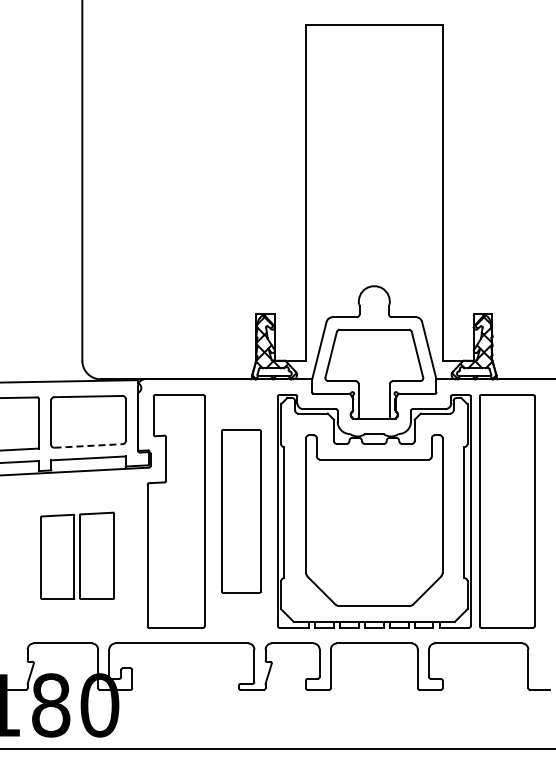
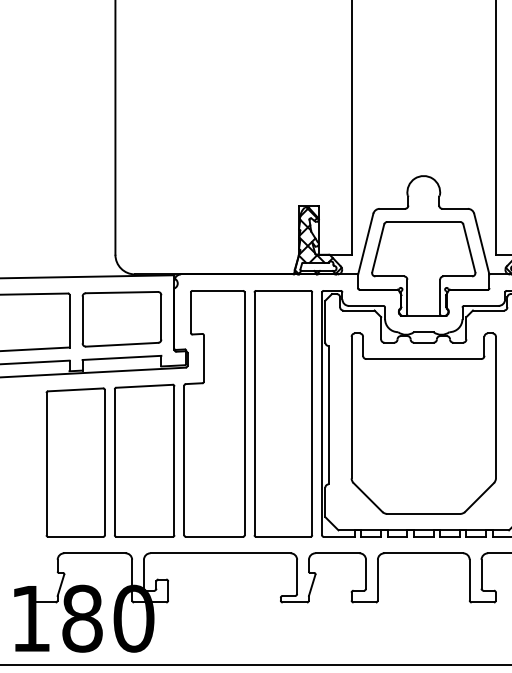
line: (89, 445) -> (122, 344), dashed -> solid
part: (241, 511) -> (283, 413), size x1.43
part: (77, 555) -> (110, 460), size x1.67

